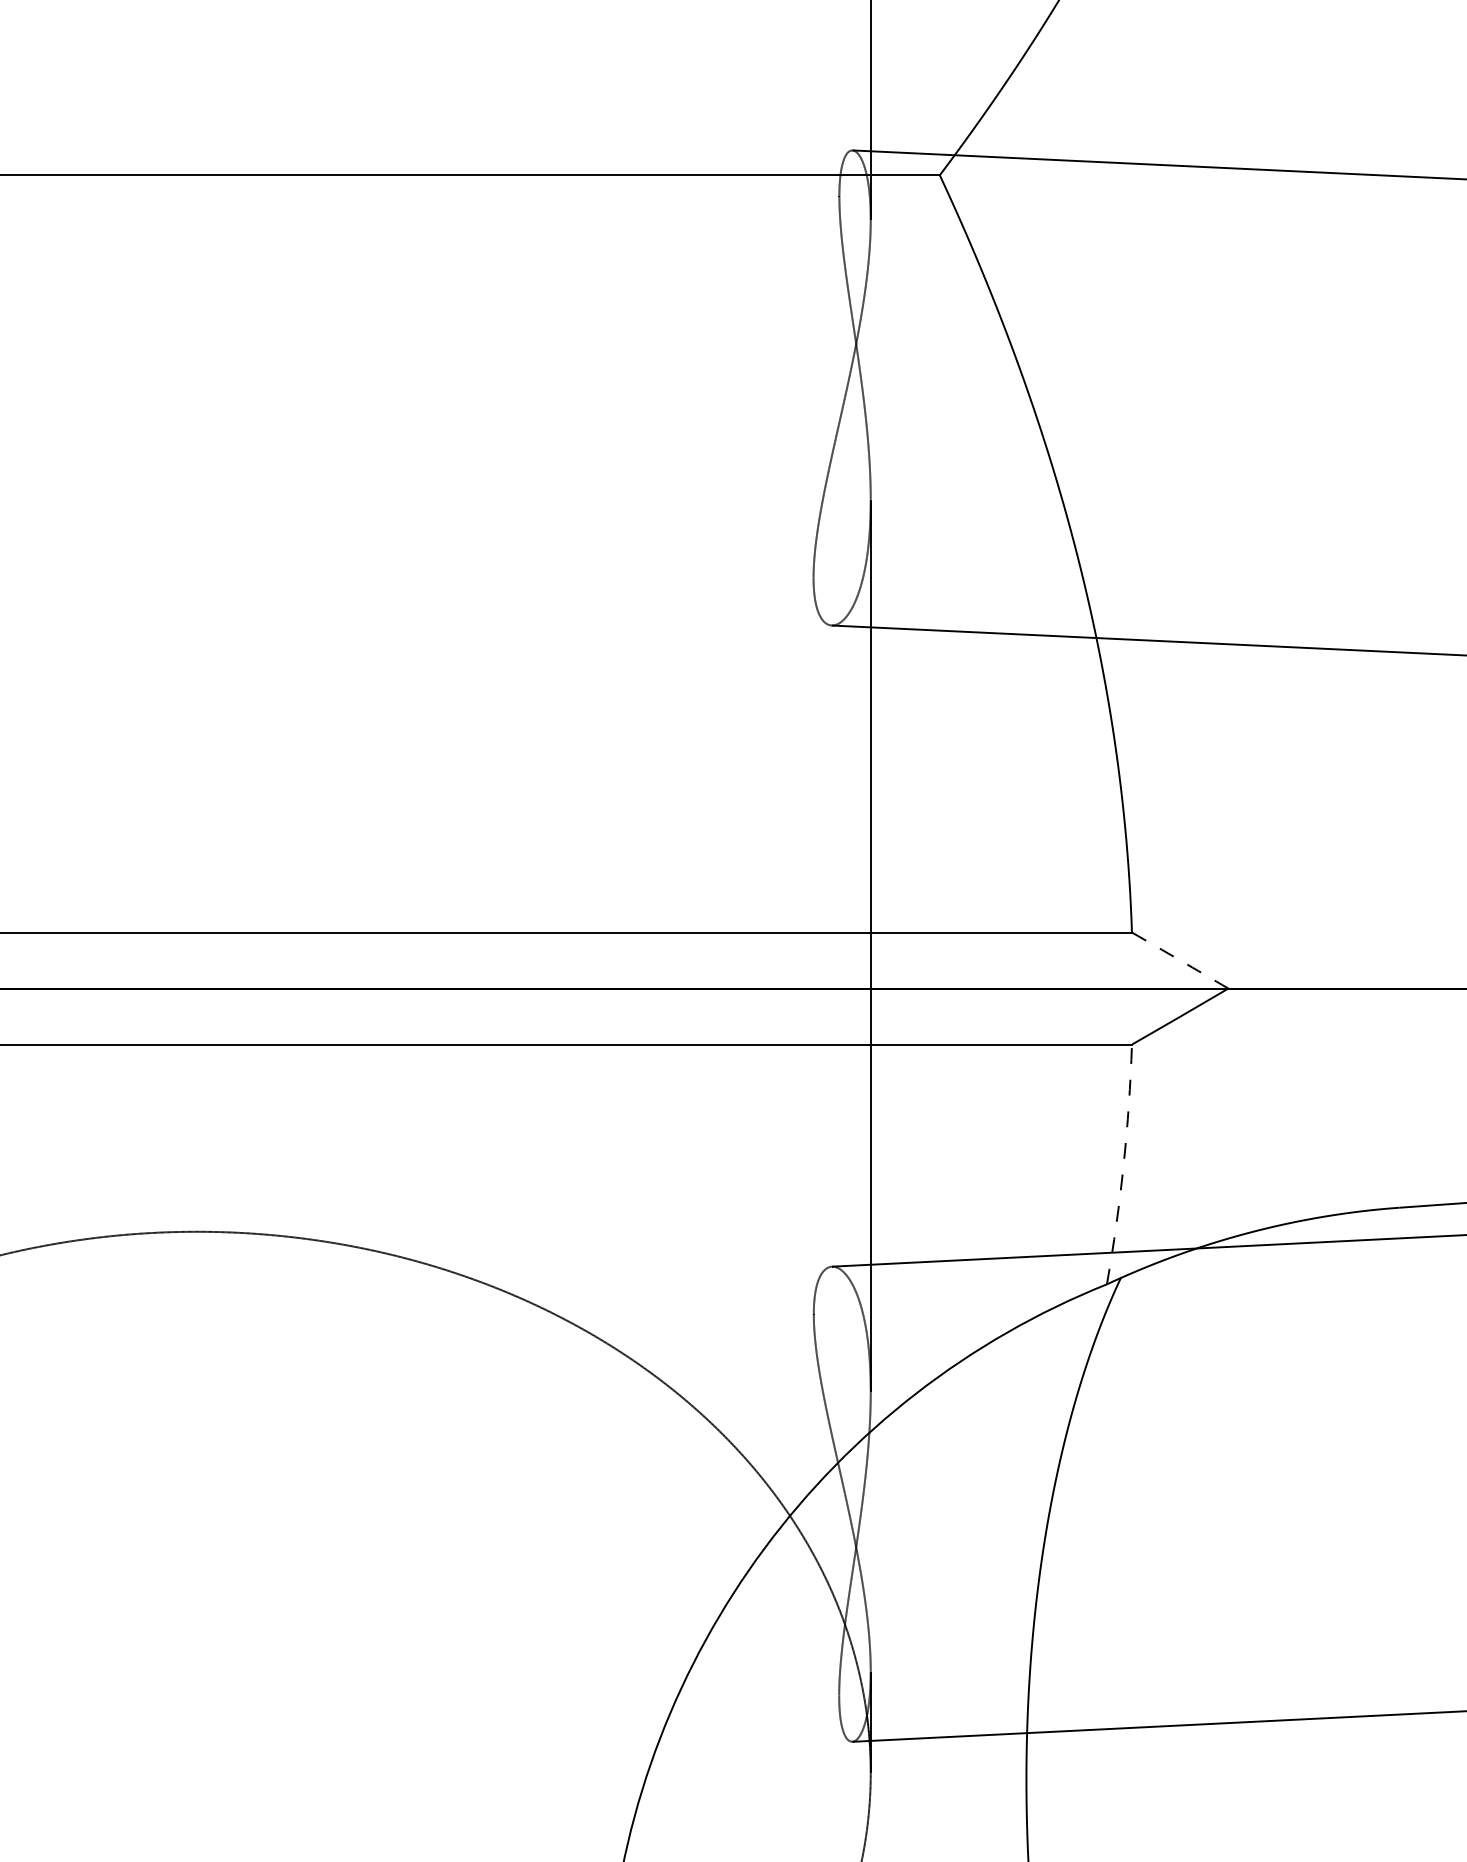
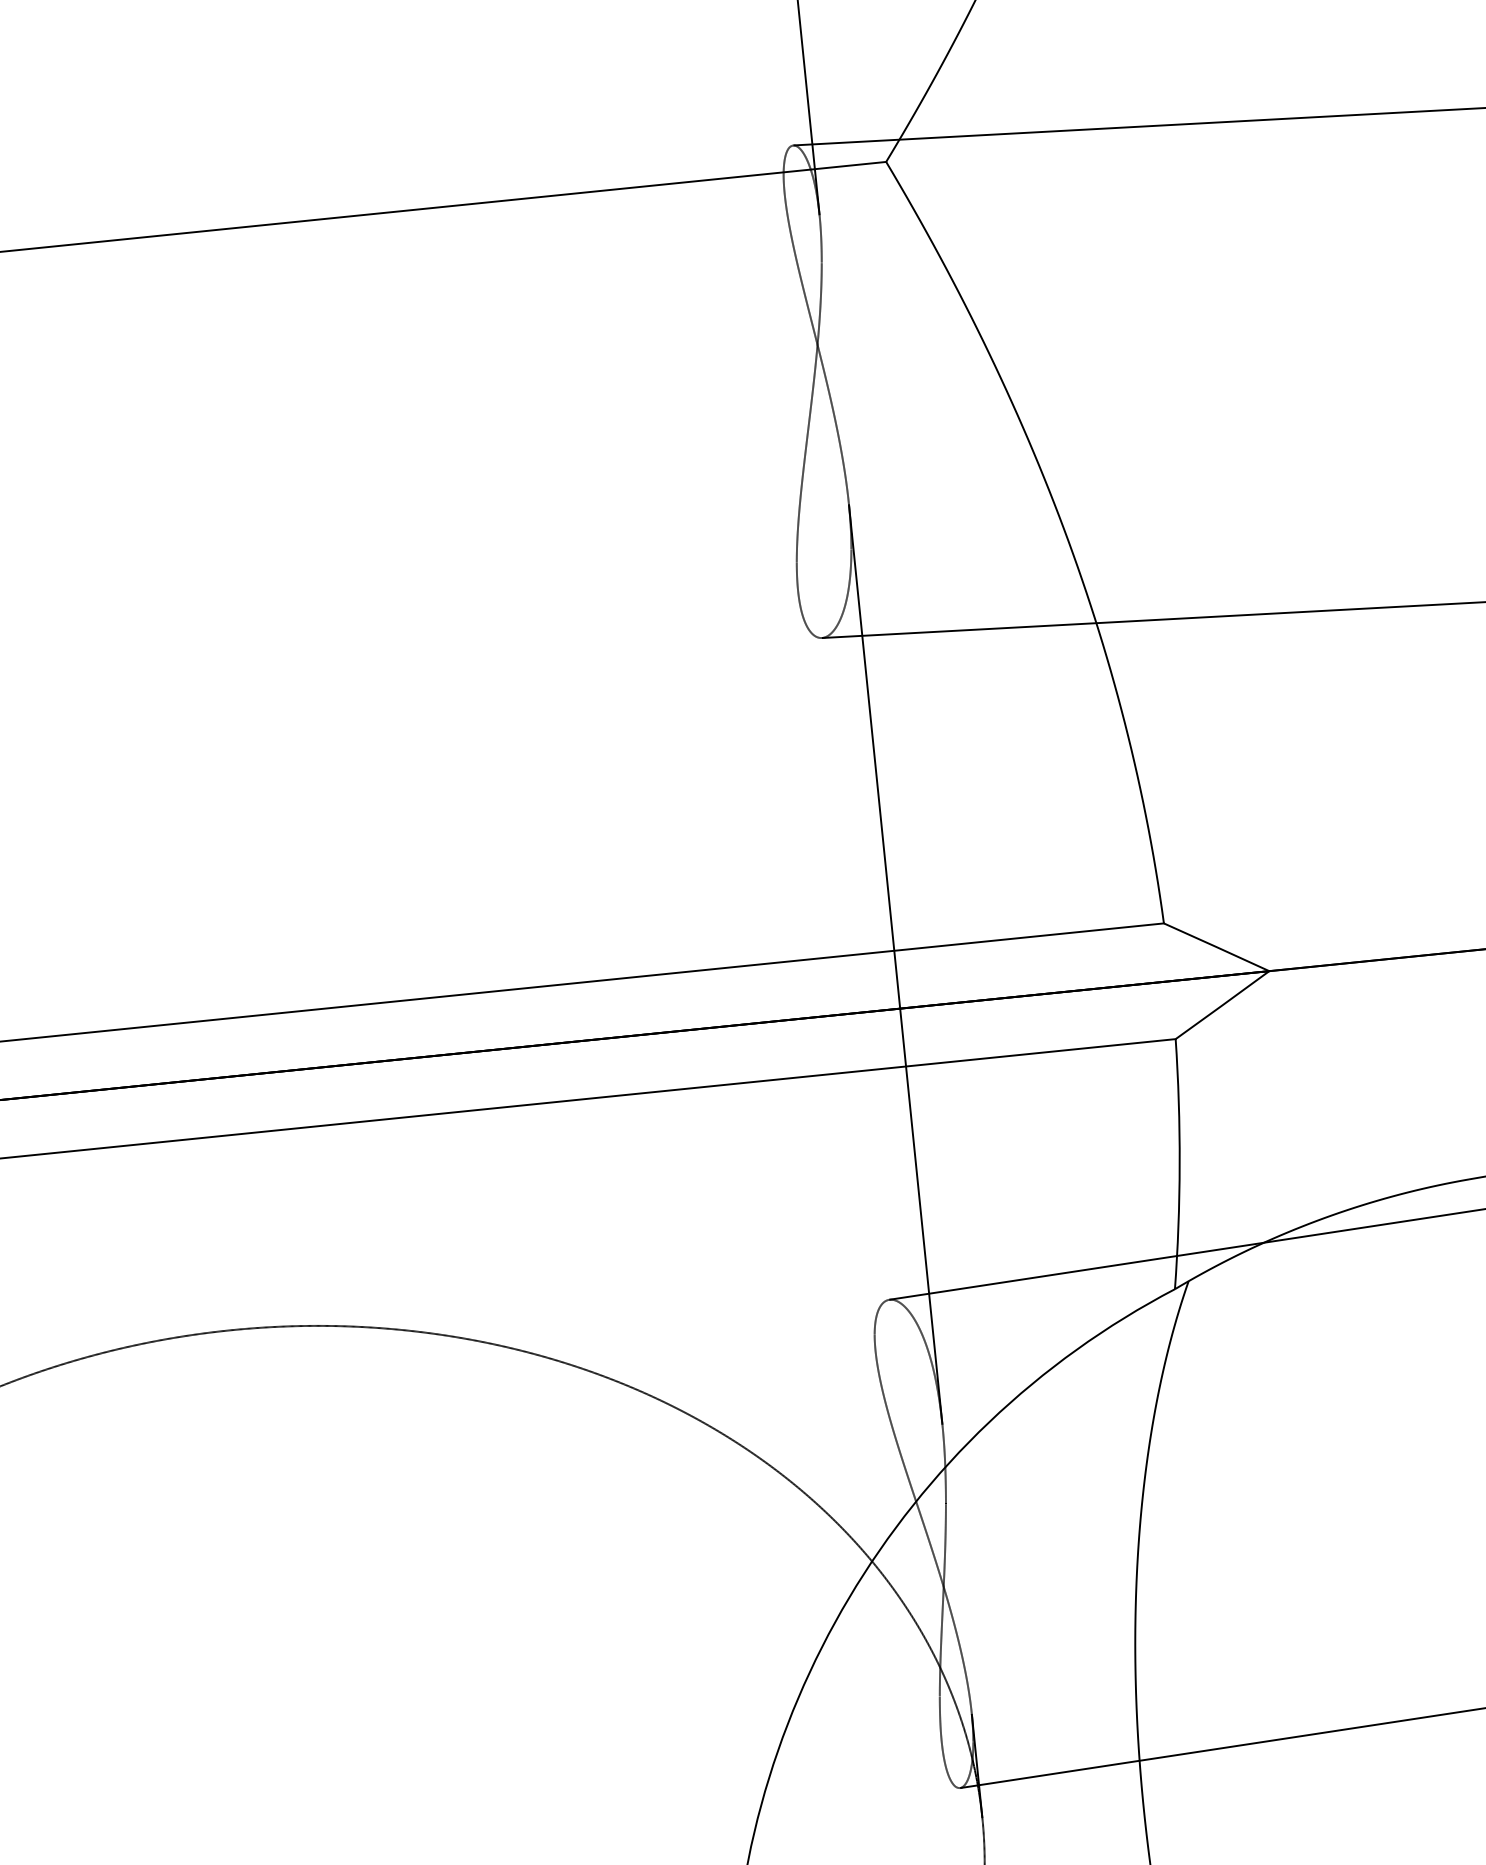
arc: (1180, 960) -> (1216, 947), dashed -> solid
arc: (1123, 1164) -> (1179, 1163), dashed -> solid

